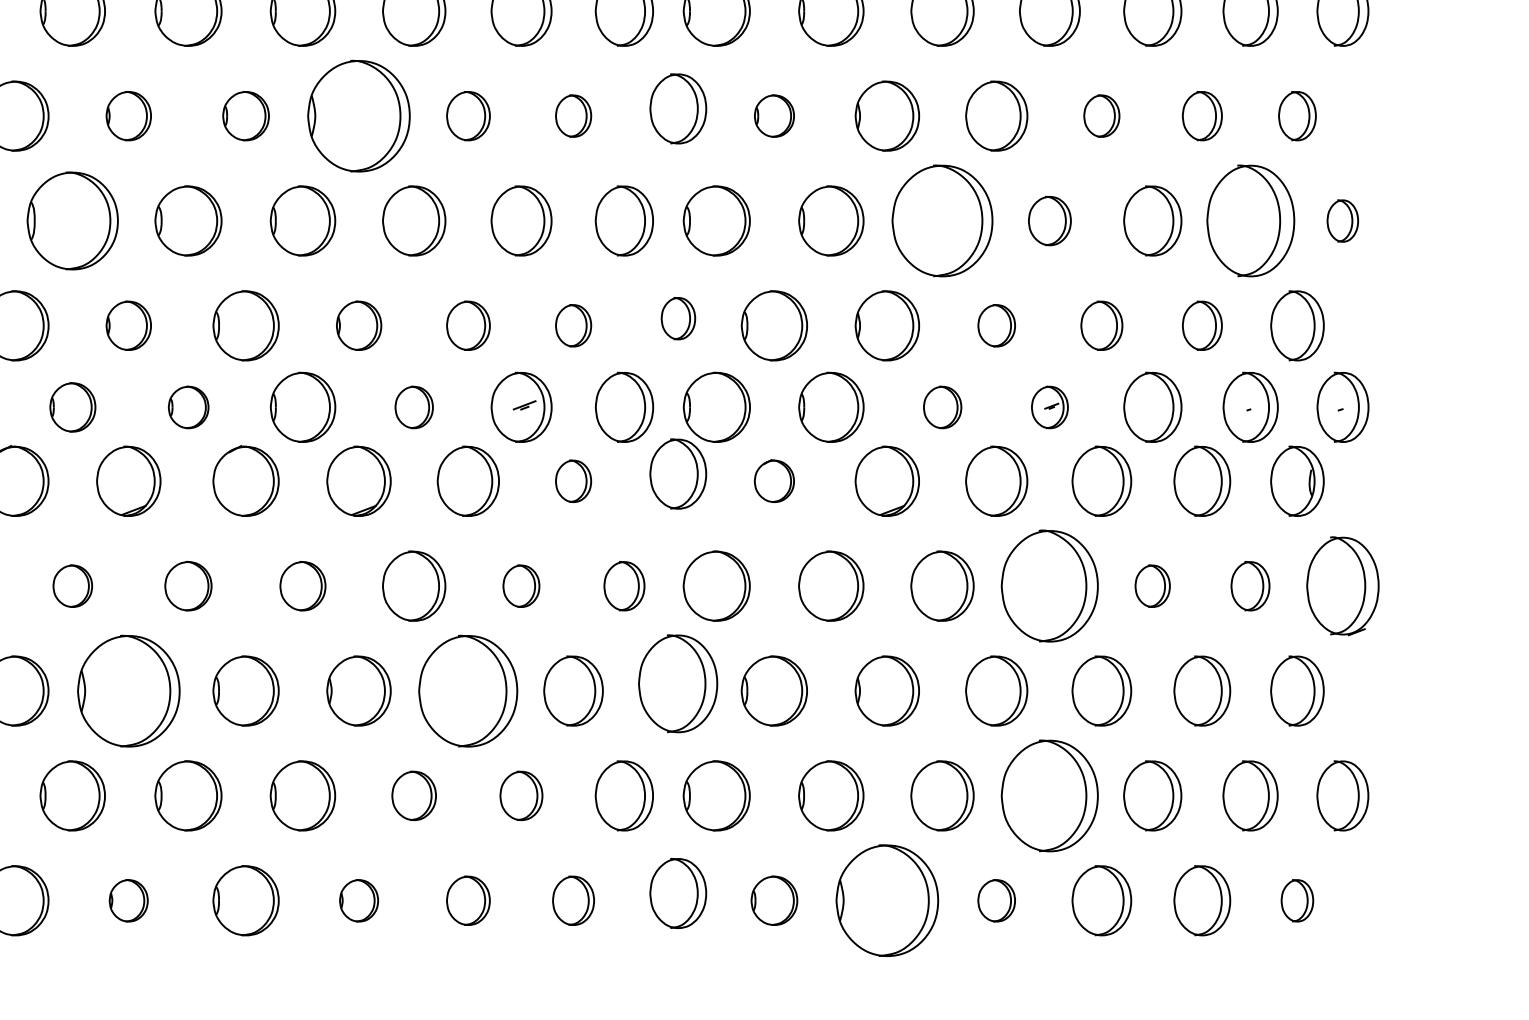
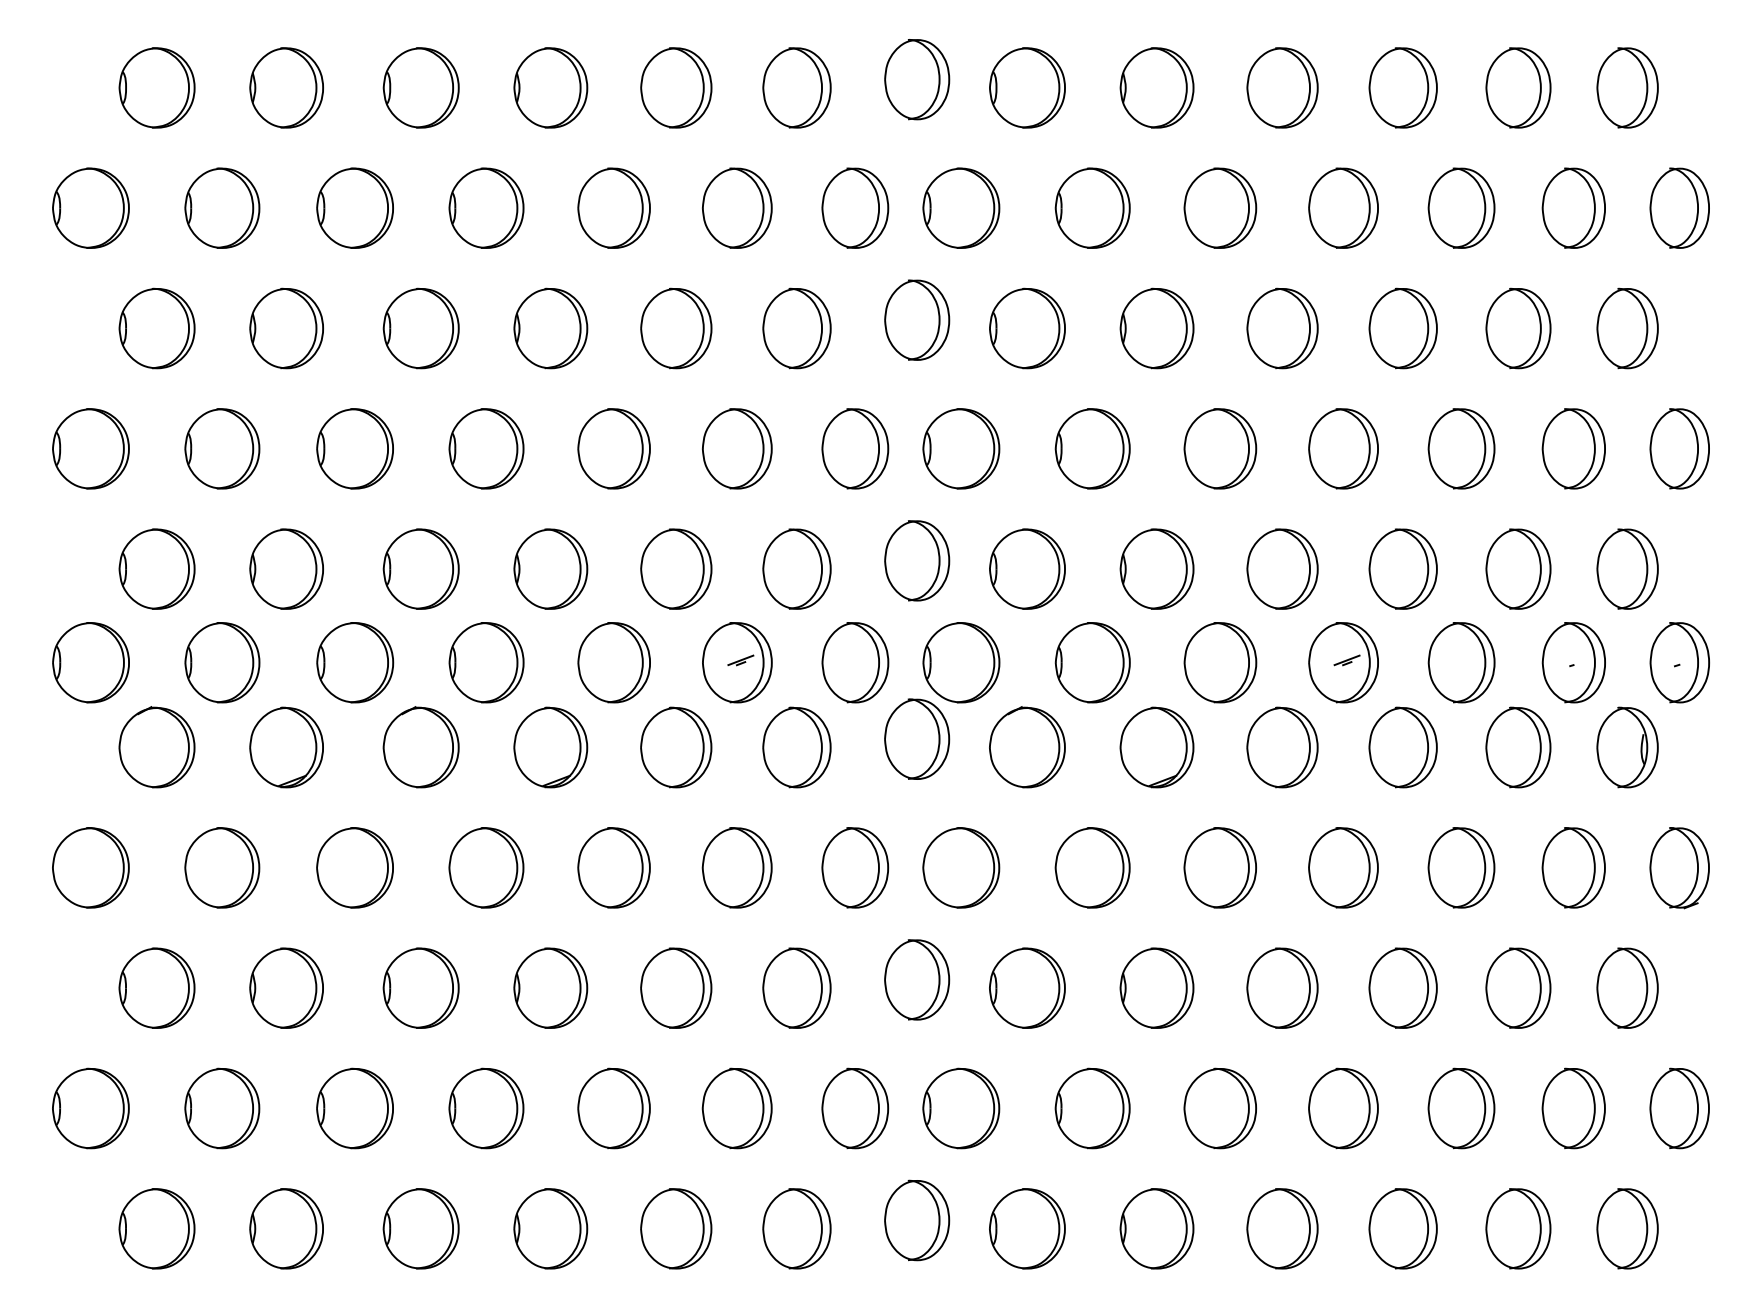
part: (128, 116) -> (286, 328), size x1.43
part: (245, 116) -> (420, 328), size x1.43
part: (358, 116) -> (550, 328), size x0.62
part: (468, 116) -> (676, 328), size x1.43
part: (573, 116) -> (796, 328), size x1.67
part: (774, 116) -> (1027, 328), size x1.67
part: (1101, 116) -> (1402, 328), size x1.67
part: (1202, 116) -> (1518, 328), size x1.43
part: (1297, 116) -> (1627, 328), size x1.43
part: (72, 220) -> (222, 448), size x0.71
part: (942, 220) -> (1220, 448), size x0.62
part: (1049, 220) -> (1343, 448), size x1.43
part: (1250, 220) -> (1573, 448), size x0.62
part: (1342, 220) -> (1679, 448), size x1.67
part: (678, 318) -> (917, 560), size x1.67
part: (128, 325) -> (286, 568), size x1.43
part: (358, 325) -> (550, 568), size x1.43
part: (468, 325) -> (676, 568), size x1.43
part: (573, 325) -> (796, 568), size x1.67
part: (996, 325) -> (1282, 568), size x1.67
part: (1101, 325) -> (1402, 568), size x1.43
part: (1202, 325) -> (1518, 568), size x1.43
part: (72, 407) -> (222, 662), size x1.43
part: (188, 407) -> (355, 662), size x1.67
part: (413, 407) -> (613, 662), size x1.67
part: (942, 407) -> (1220, 662), size x1.67
part: (1049, 407) -> (1343, 662), size x1.67
part: (573, 481) -> (796, 747), size x1.67
part: (774, 481) -> (1027, 747), size x1.67
part: (72, 585) -> (222, 867), size x1.67
part: (187, 585) -> (354, 867), size x1.43
part: (302, 585) -> (486, 867), size x1.43
part: (520, 585) -> (736, 867), size x1.67
part: (624, 585) -> (855, 867), size x1.43
part: (1049, 585) -> (1343, 867), size x0.62
part: (1152, 585) -> (1461, 867), size x1.67
part: (1250, 585) -> (1573, 867), size x1.43
part: (1342, 586) -> (1679, 868), size x0.71
part: (678, 683) -> (917, 979), size x0.71
part: (128, 690) -> (286, 987), size x0.62
part: (468, 690) -> (676, 987), size x0.62
part: (413, 795) -> (613, 1108), size x1.43
part: (520, 795) -> (736, 1108), size x1.43
part: (1049, 795) -> (1343, 1108), size x0.62
part: (128, 900) -> (286, 1228), size x1.67
part: (358, 900) -> (550, 1228), size x1.67
part: (468, 900) -> (676, 1228), size x1.43
part: (573, 900) -> (796, 1228), size x1.43
part: (774, 900) -> (1027, 1228), size x1.43
part: (886, 900) -> (1156, 1228), size x0.62
part: (996, 900) -> (1282, 1228), size x1.67
part: (1297, 900) -> (1627, 1228), size x1.67

